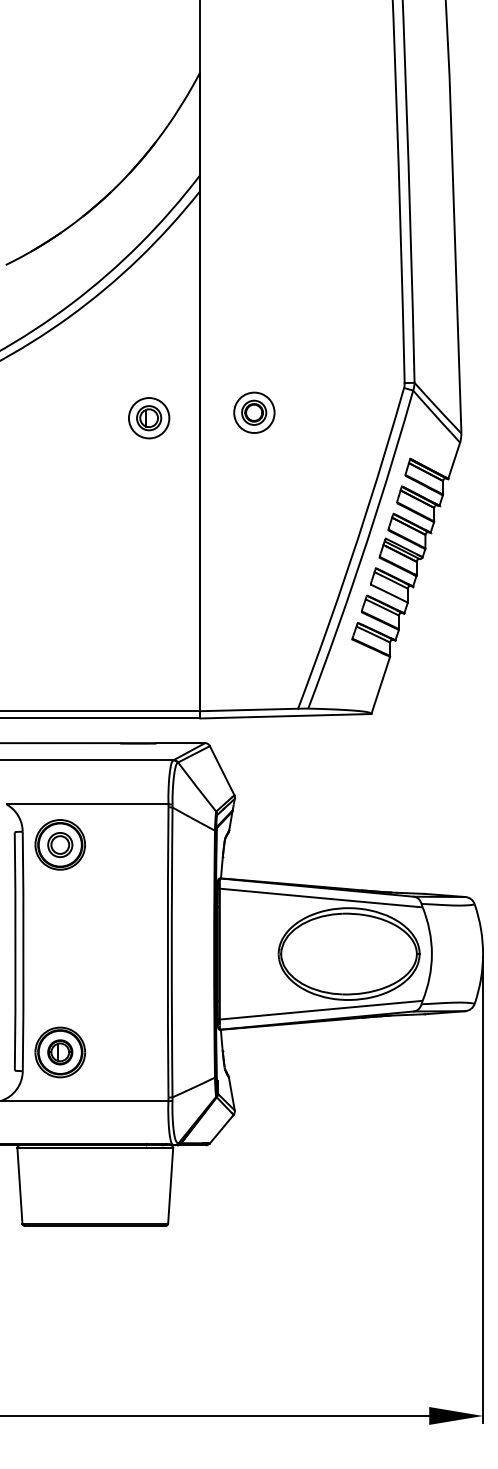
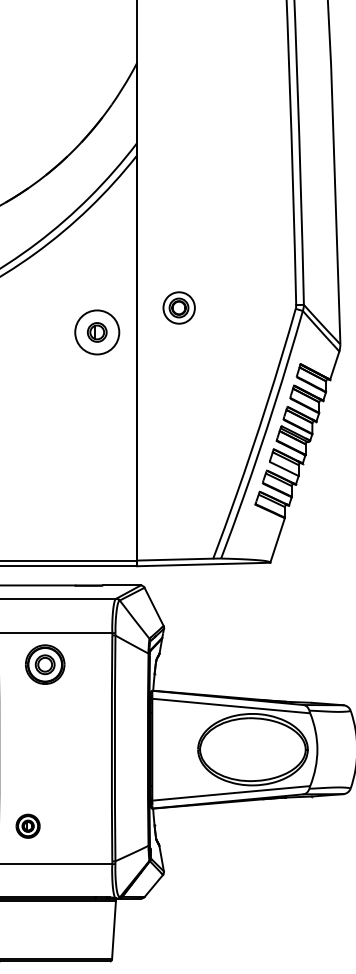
part: (254, 412) -> (179, 307), moved
circle: (148, 418) -> (96, 332), size x1.4
part: (59, 844) -> (44, 664), moved
part: (60, 1052) -> (28, 826), size x0.6

